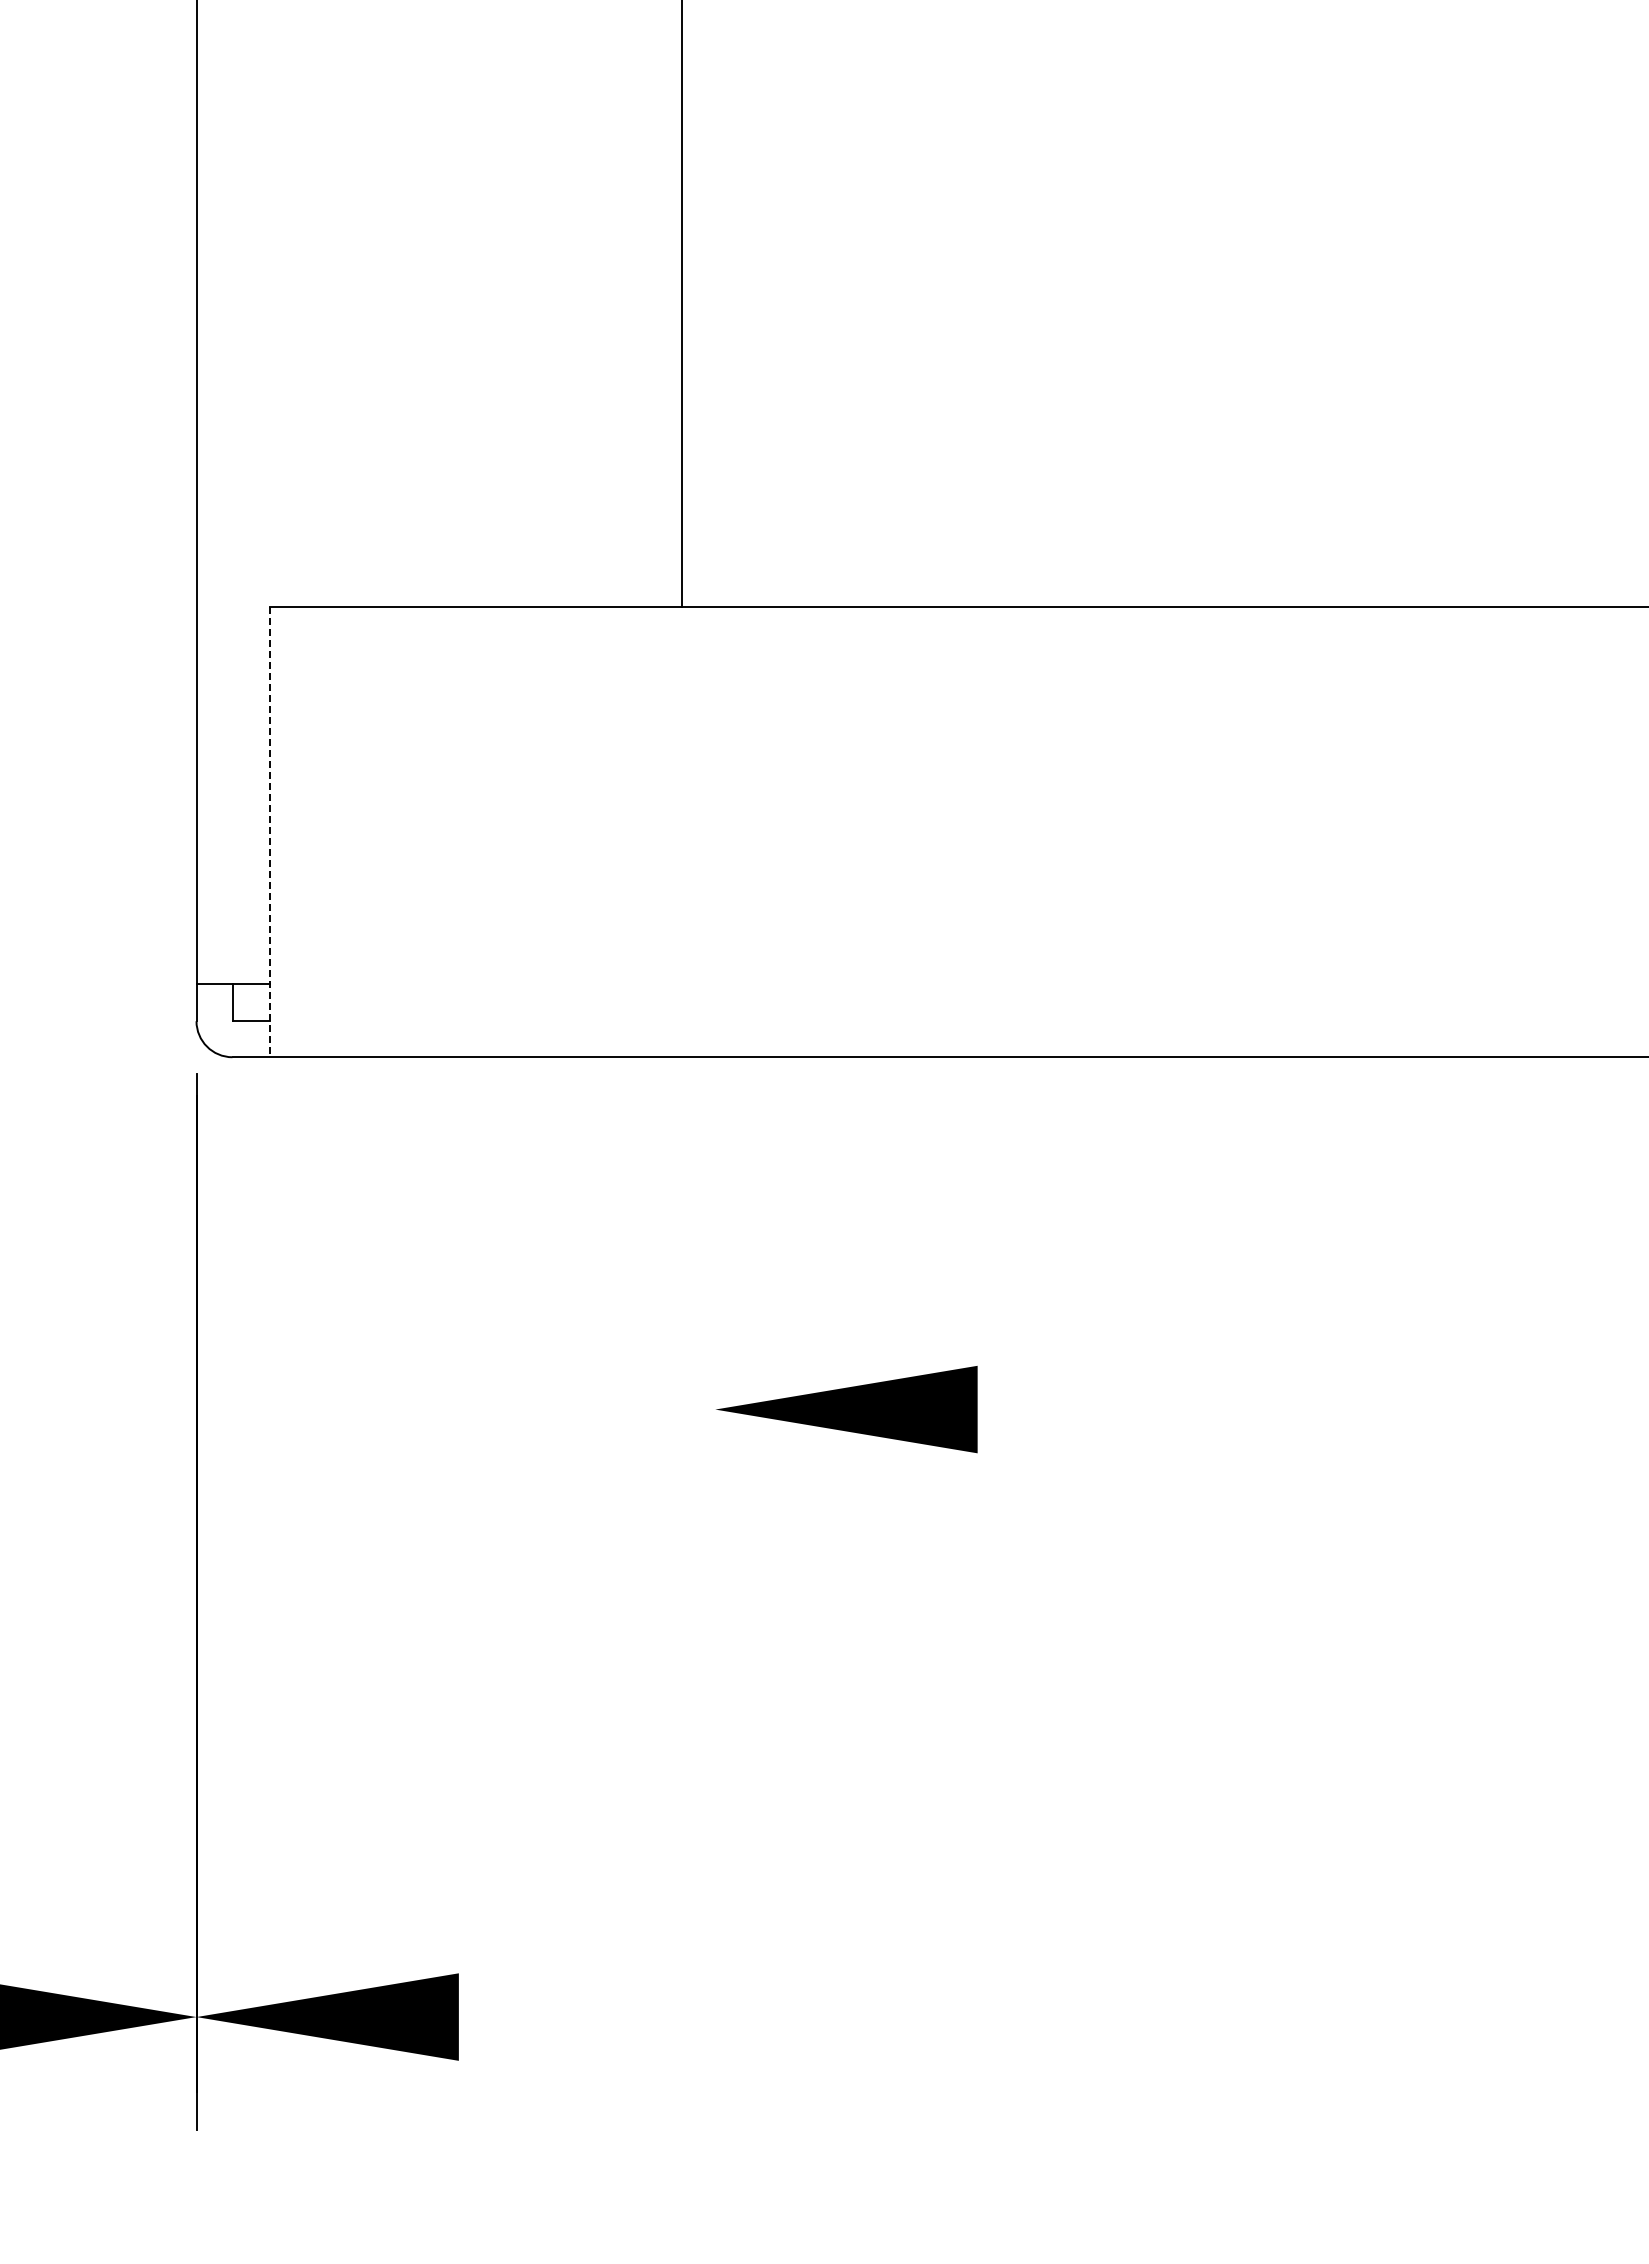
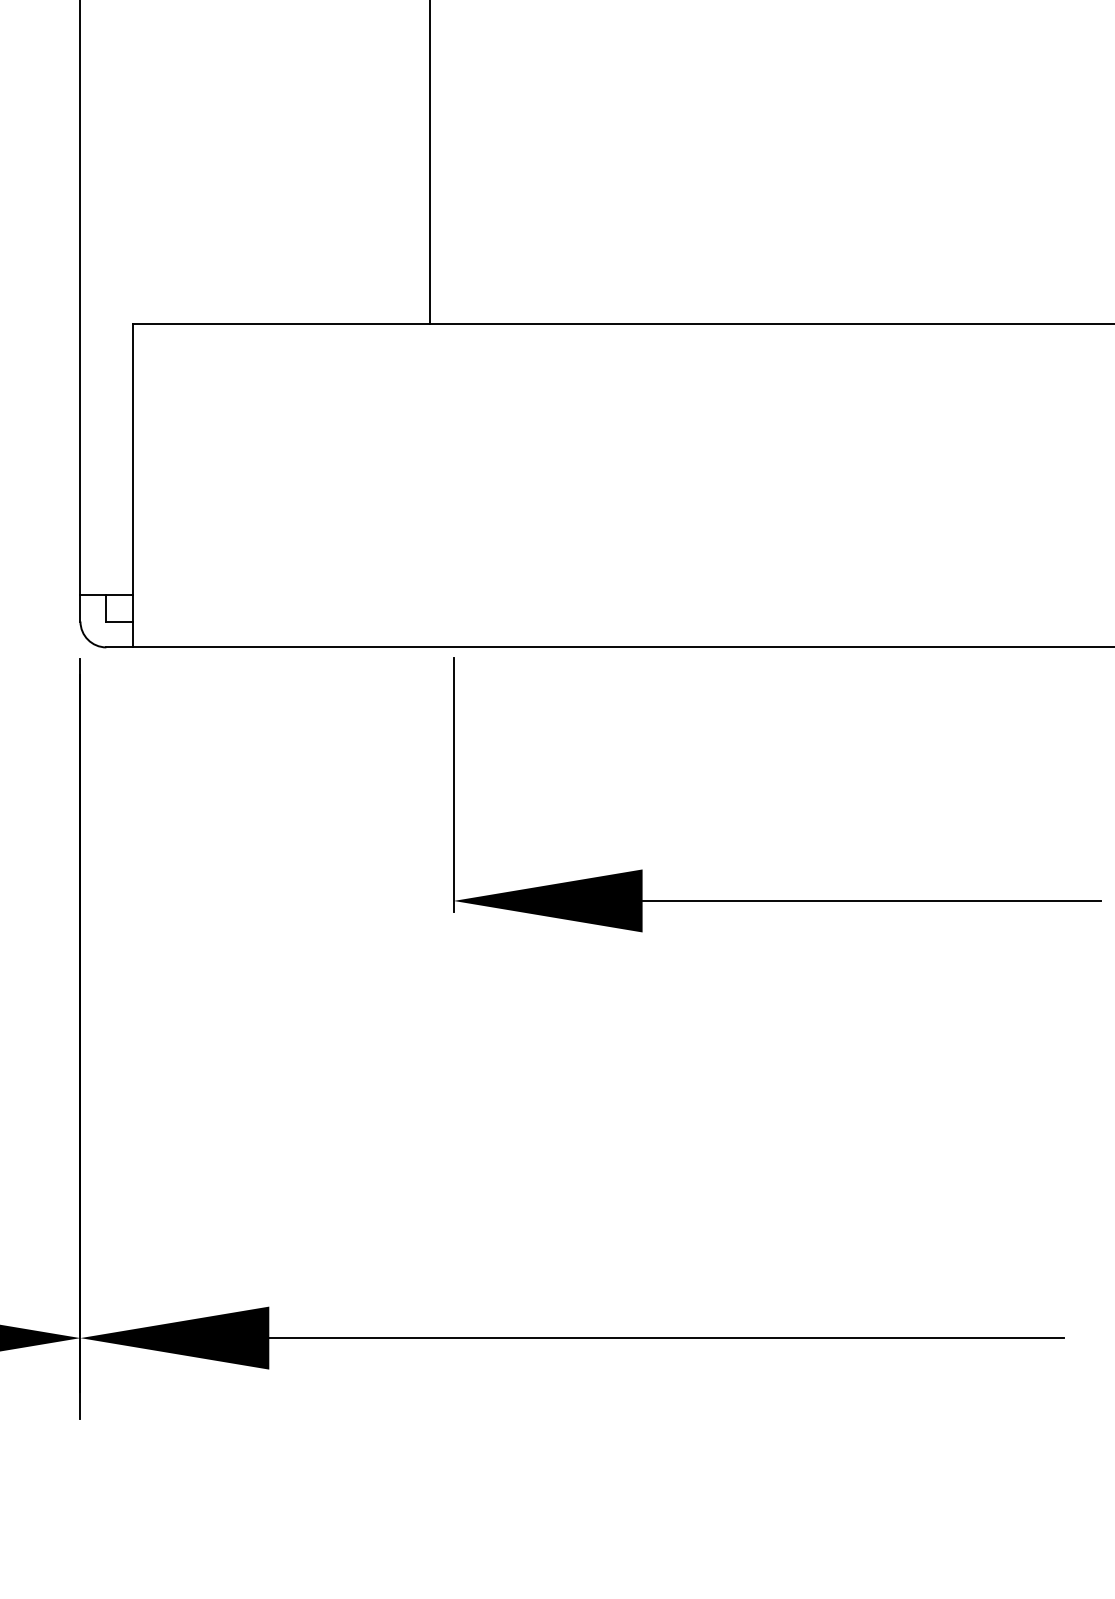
line: (269, 832) -> (133, 485), dashed -> solid
line: (715, 1248) -> (453, 785), added
line: (1295, 1409) -> (871, 900), added
line: (1010, 2017) -> (666, 1338), added

